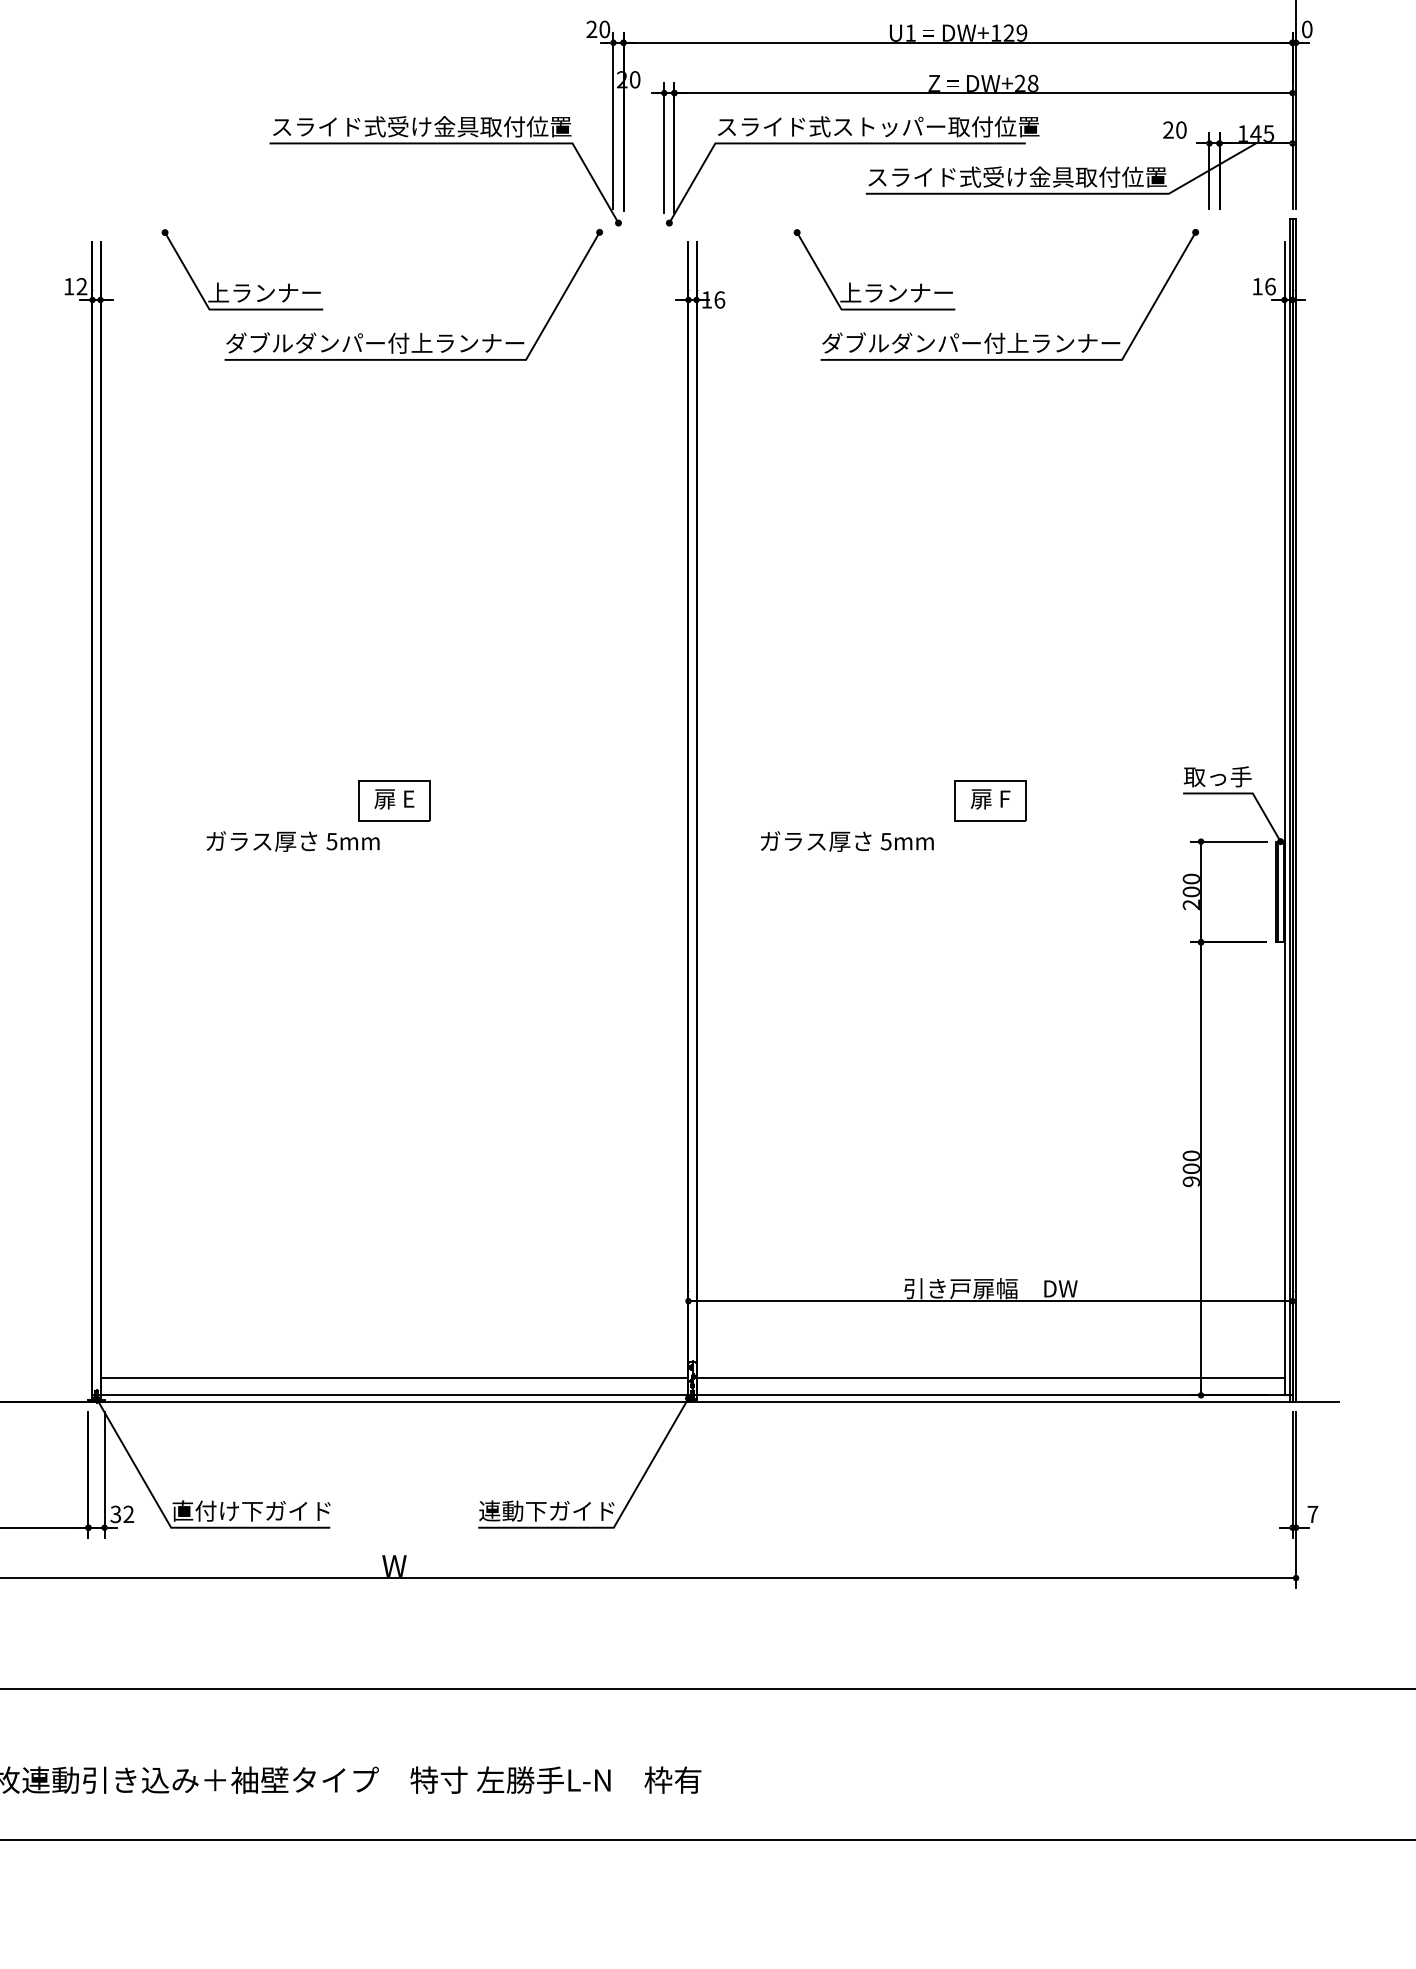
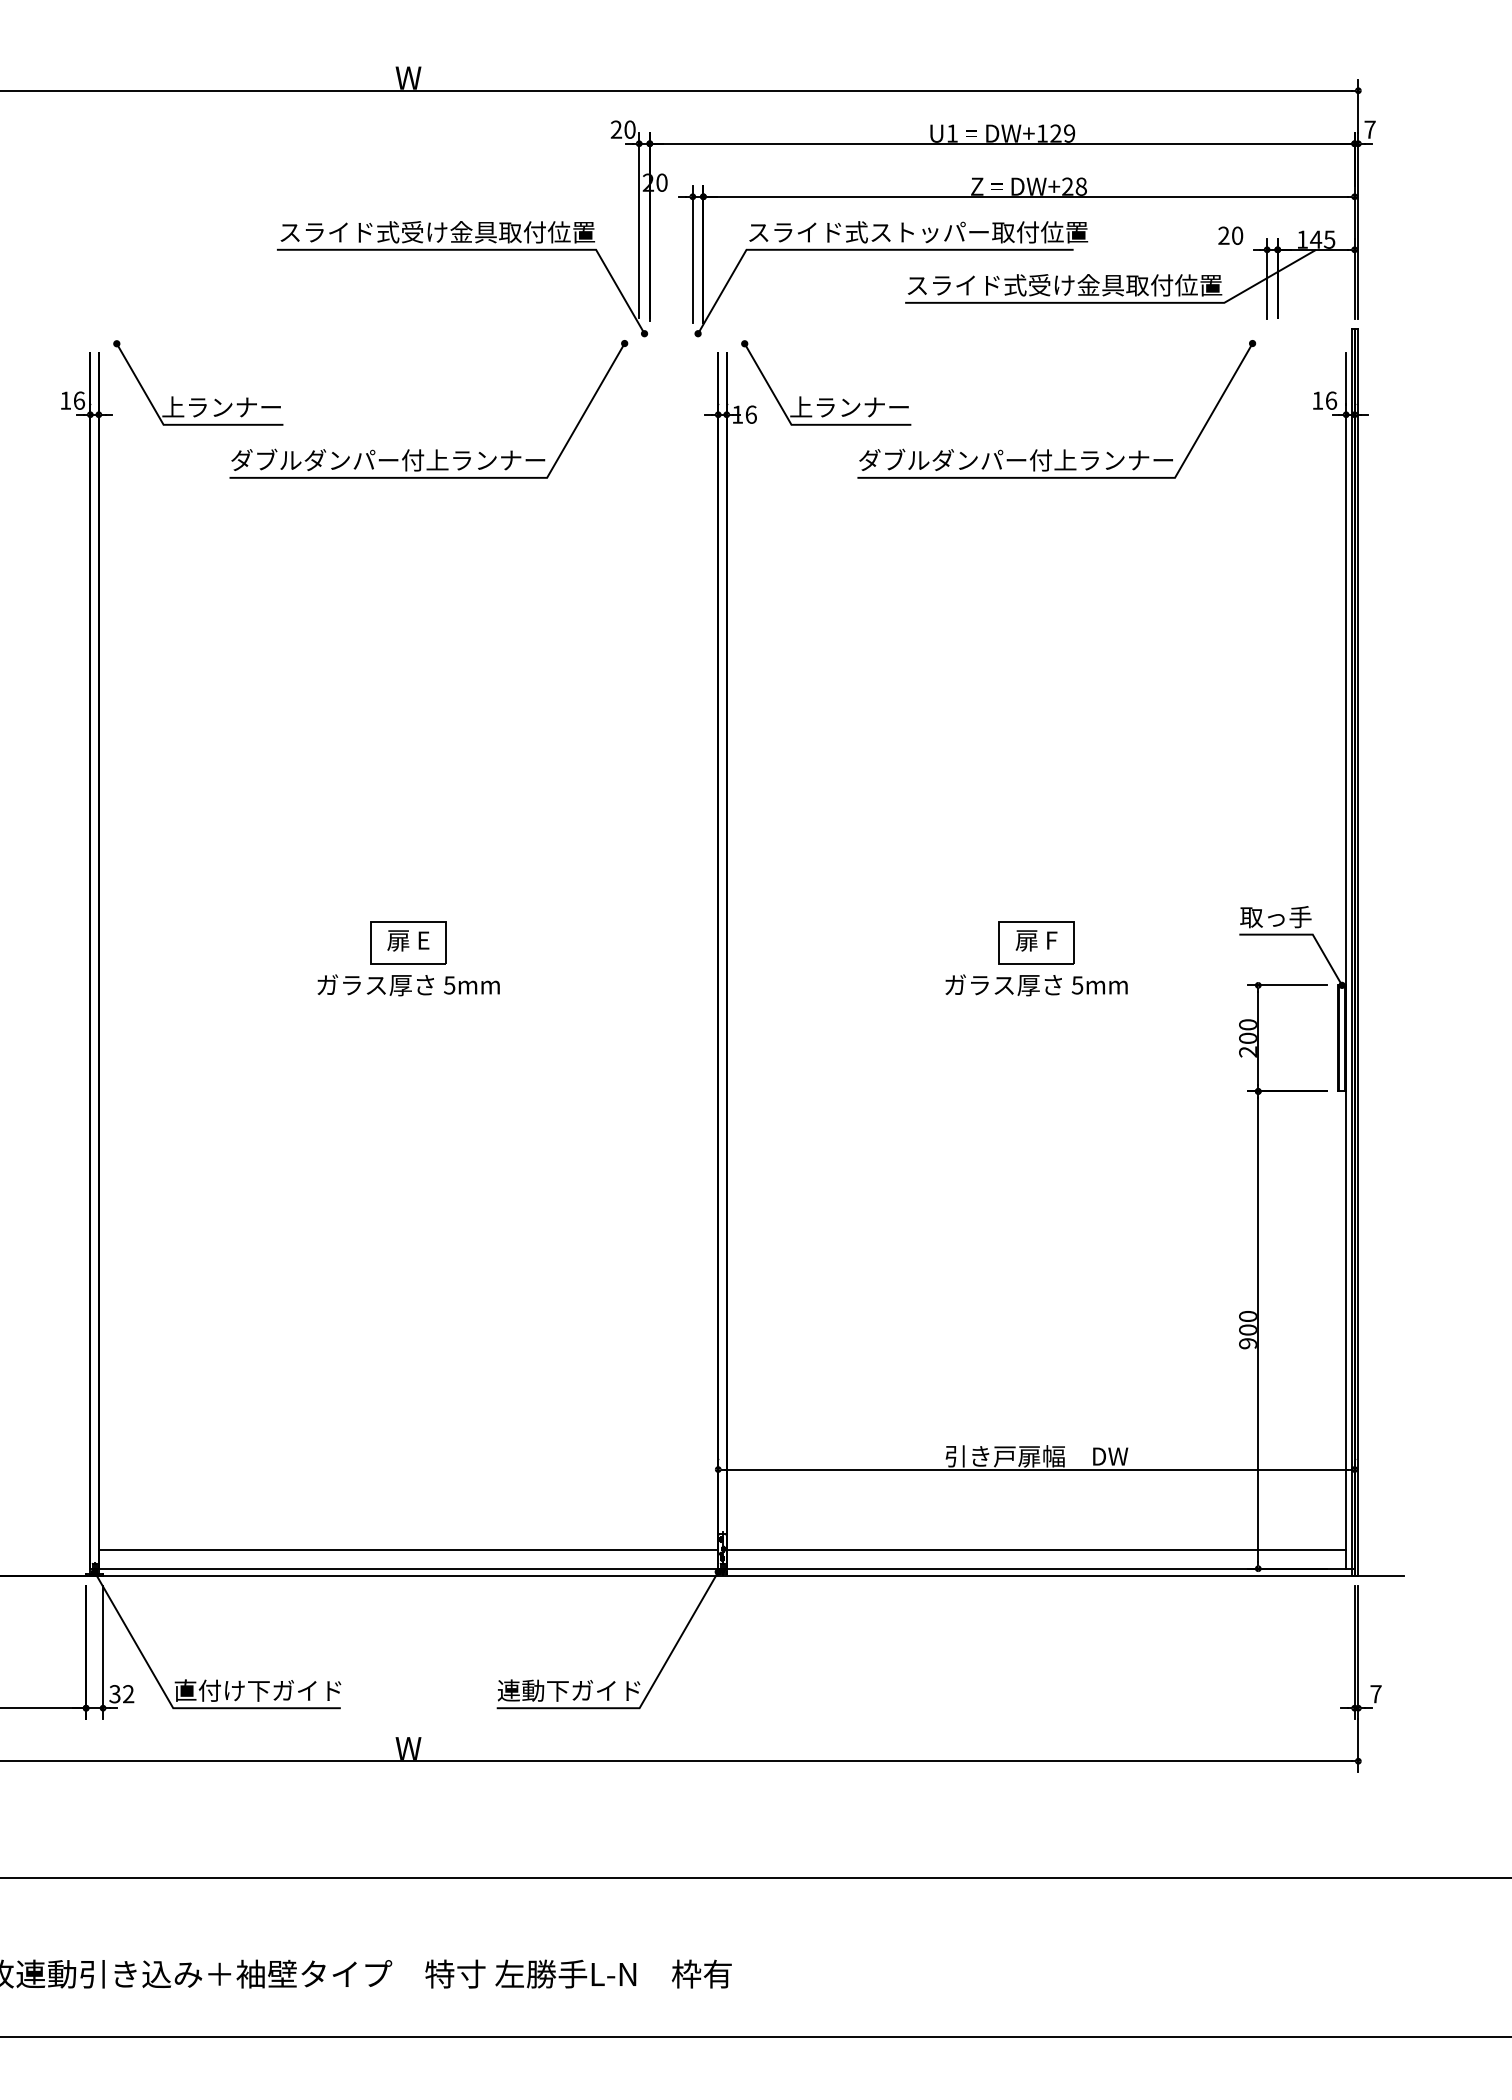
text: (1306, 29) -> (1369, 129), 0 -> 7
part: (242, 284) -> (198, 398), moved
part: (874, 284) -> (826, 398), moved
text: (82, 286) -> (79, 400), 12 -> 16
text: (292, 841) -> (408, 985), moved
text: (847, 841) -> (1036, 985), moved

